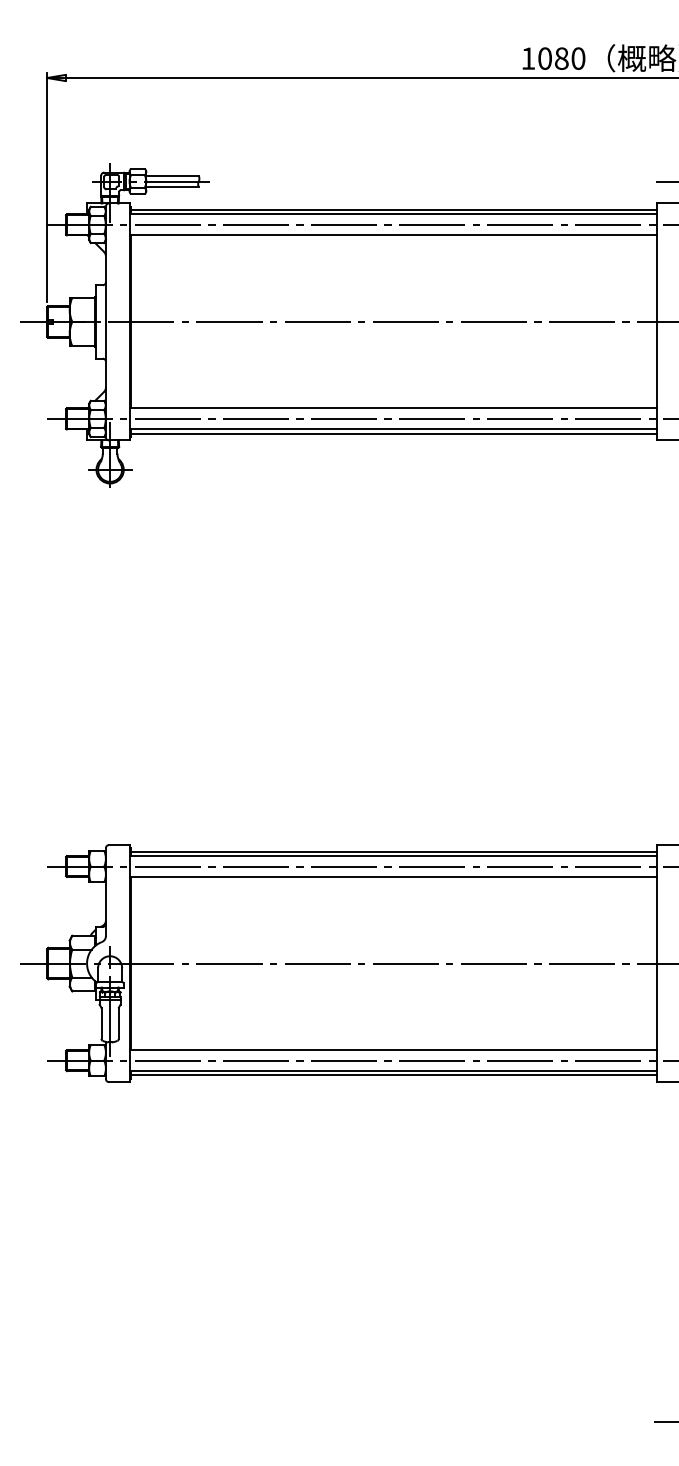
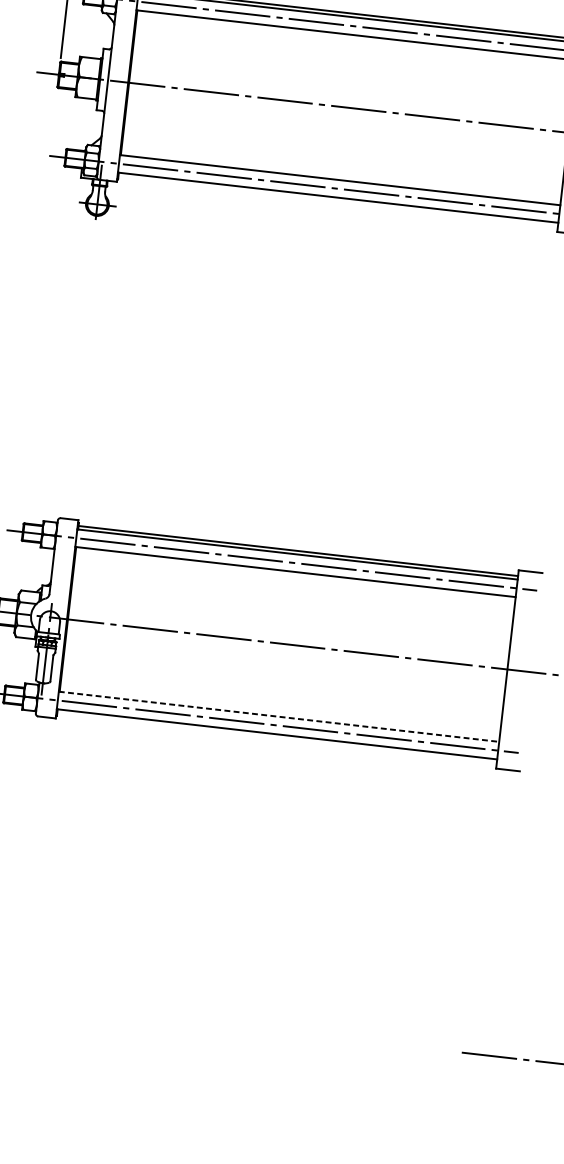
line: (393, 433) -> (337, 201), removed
line: (393, 1050) -> (279, 717), solid -> dashed
line: (393, 1075) -> (276, 737), removed

